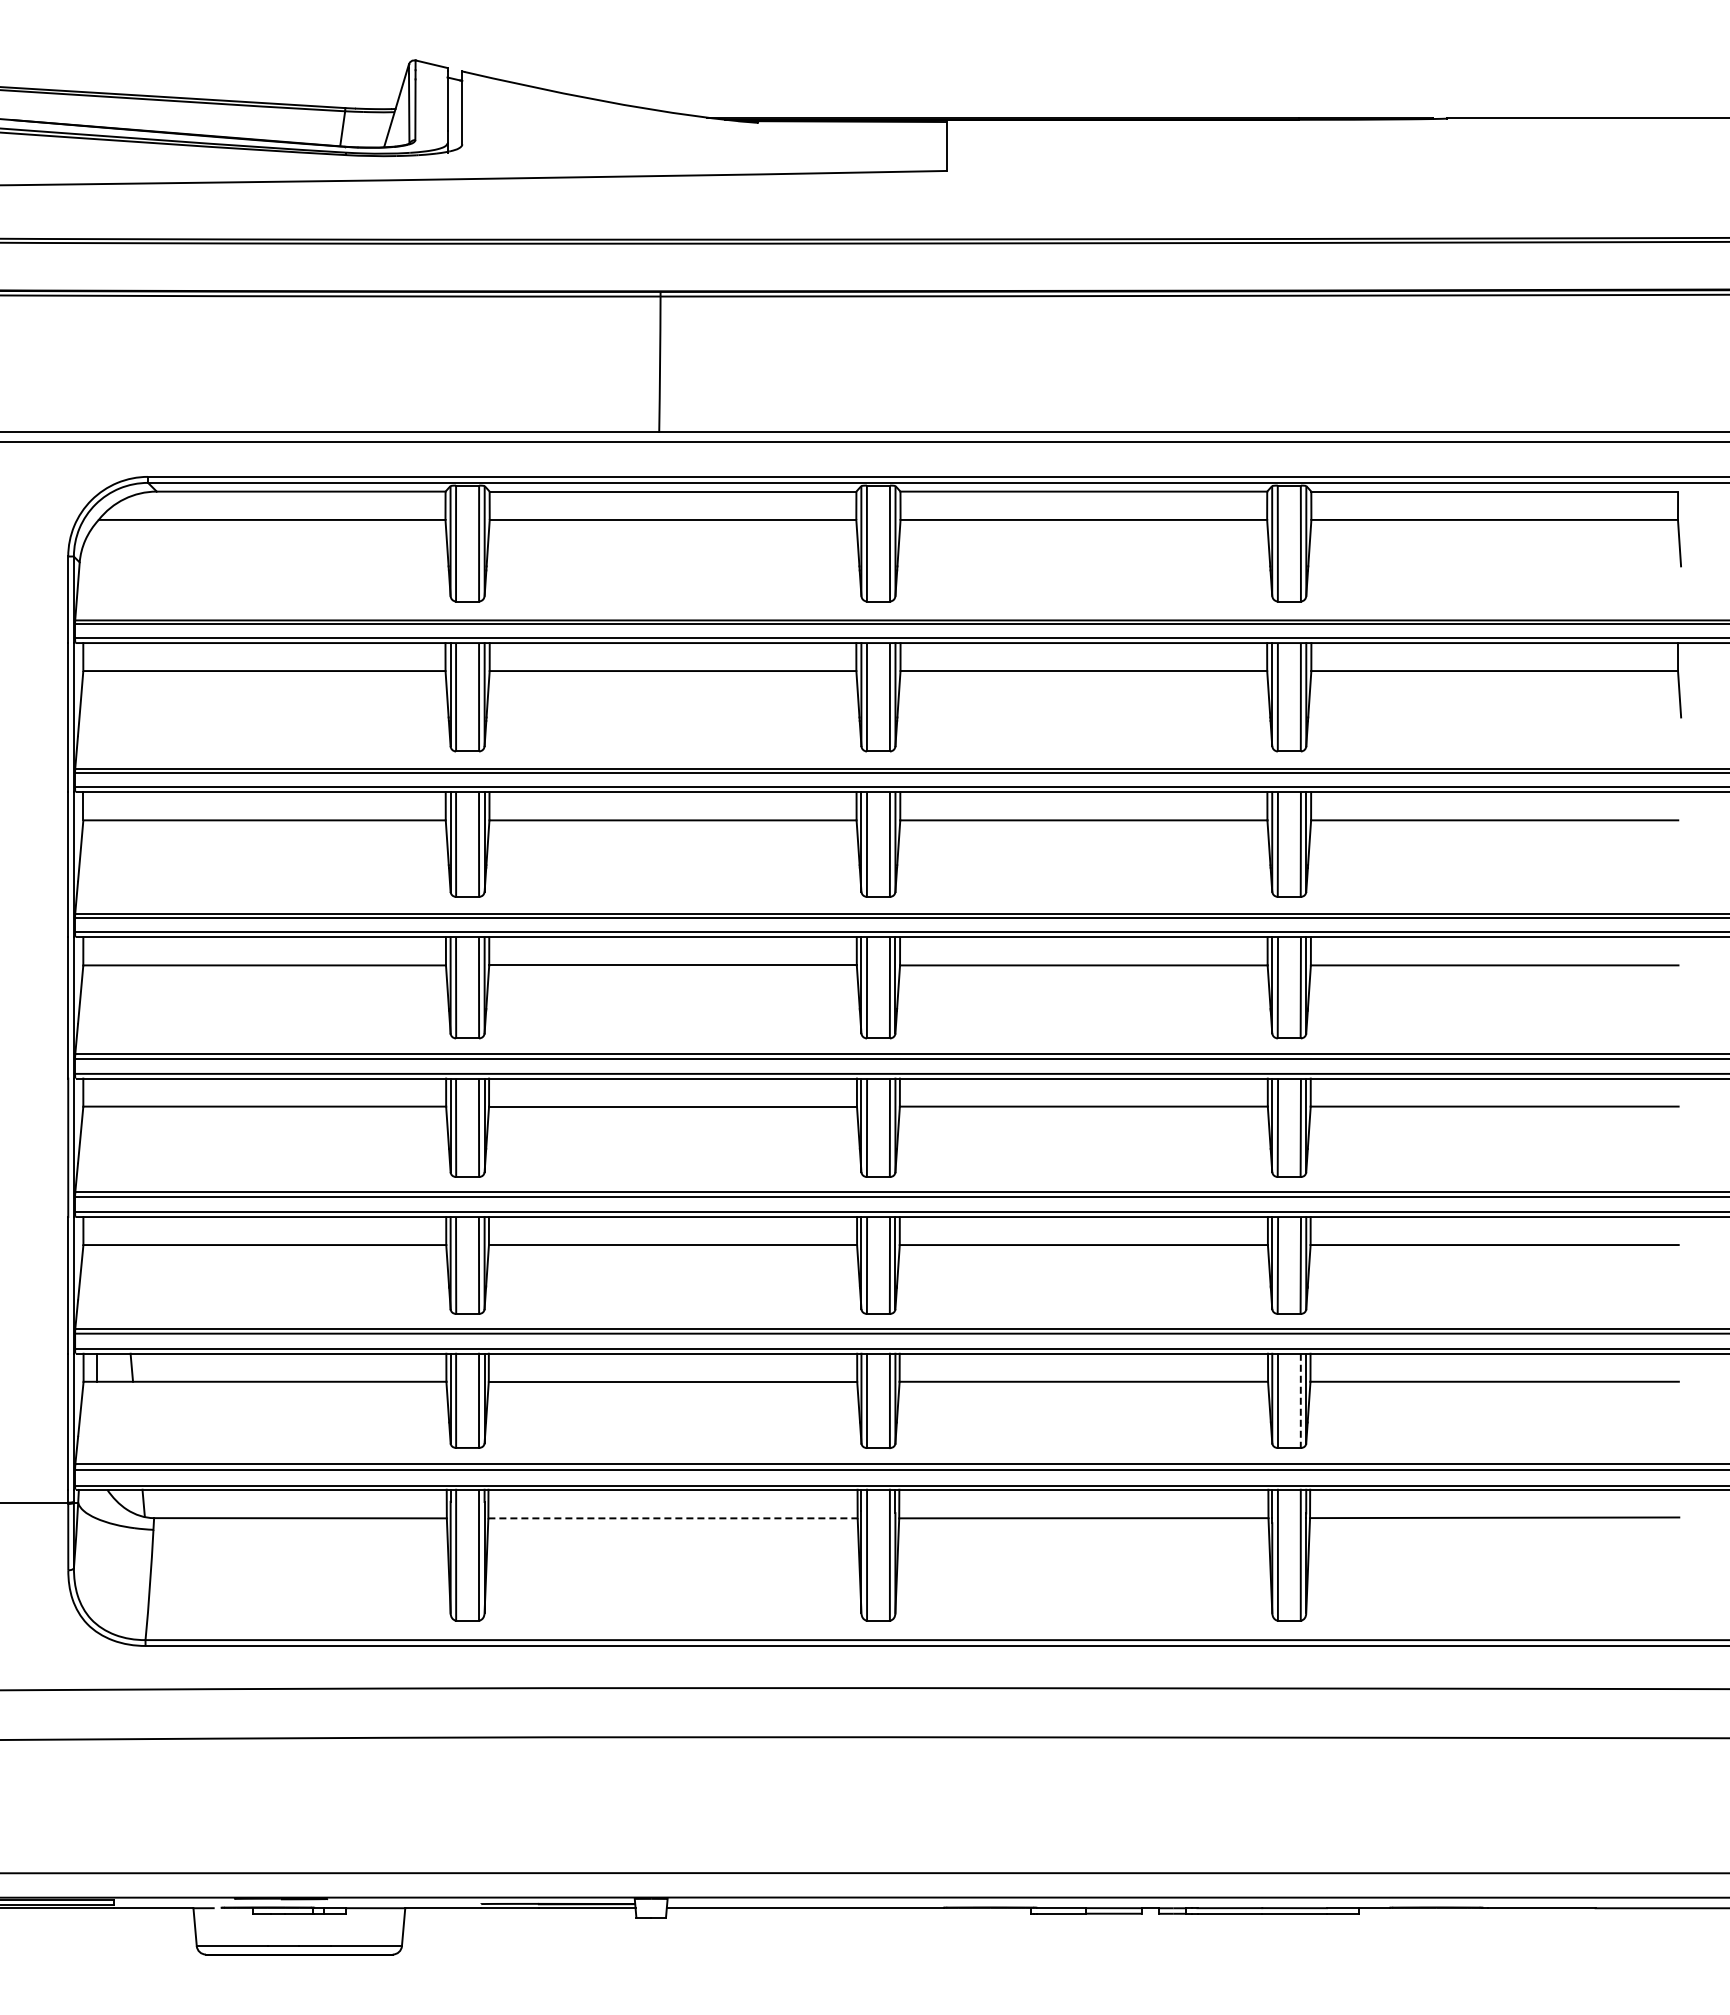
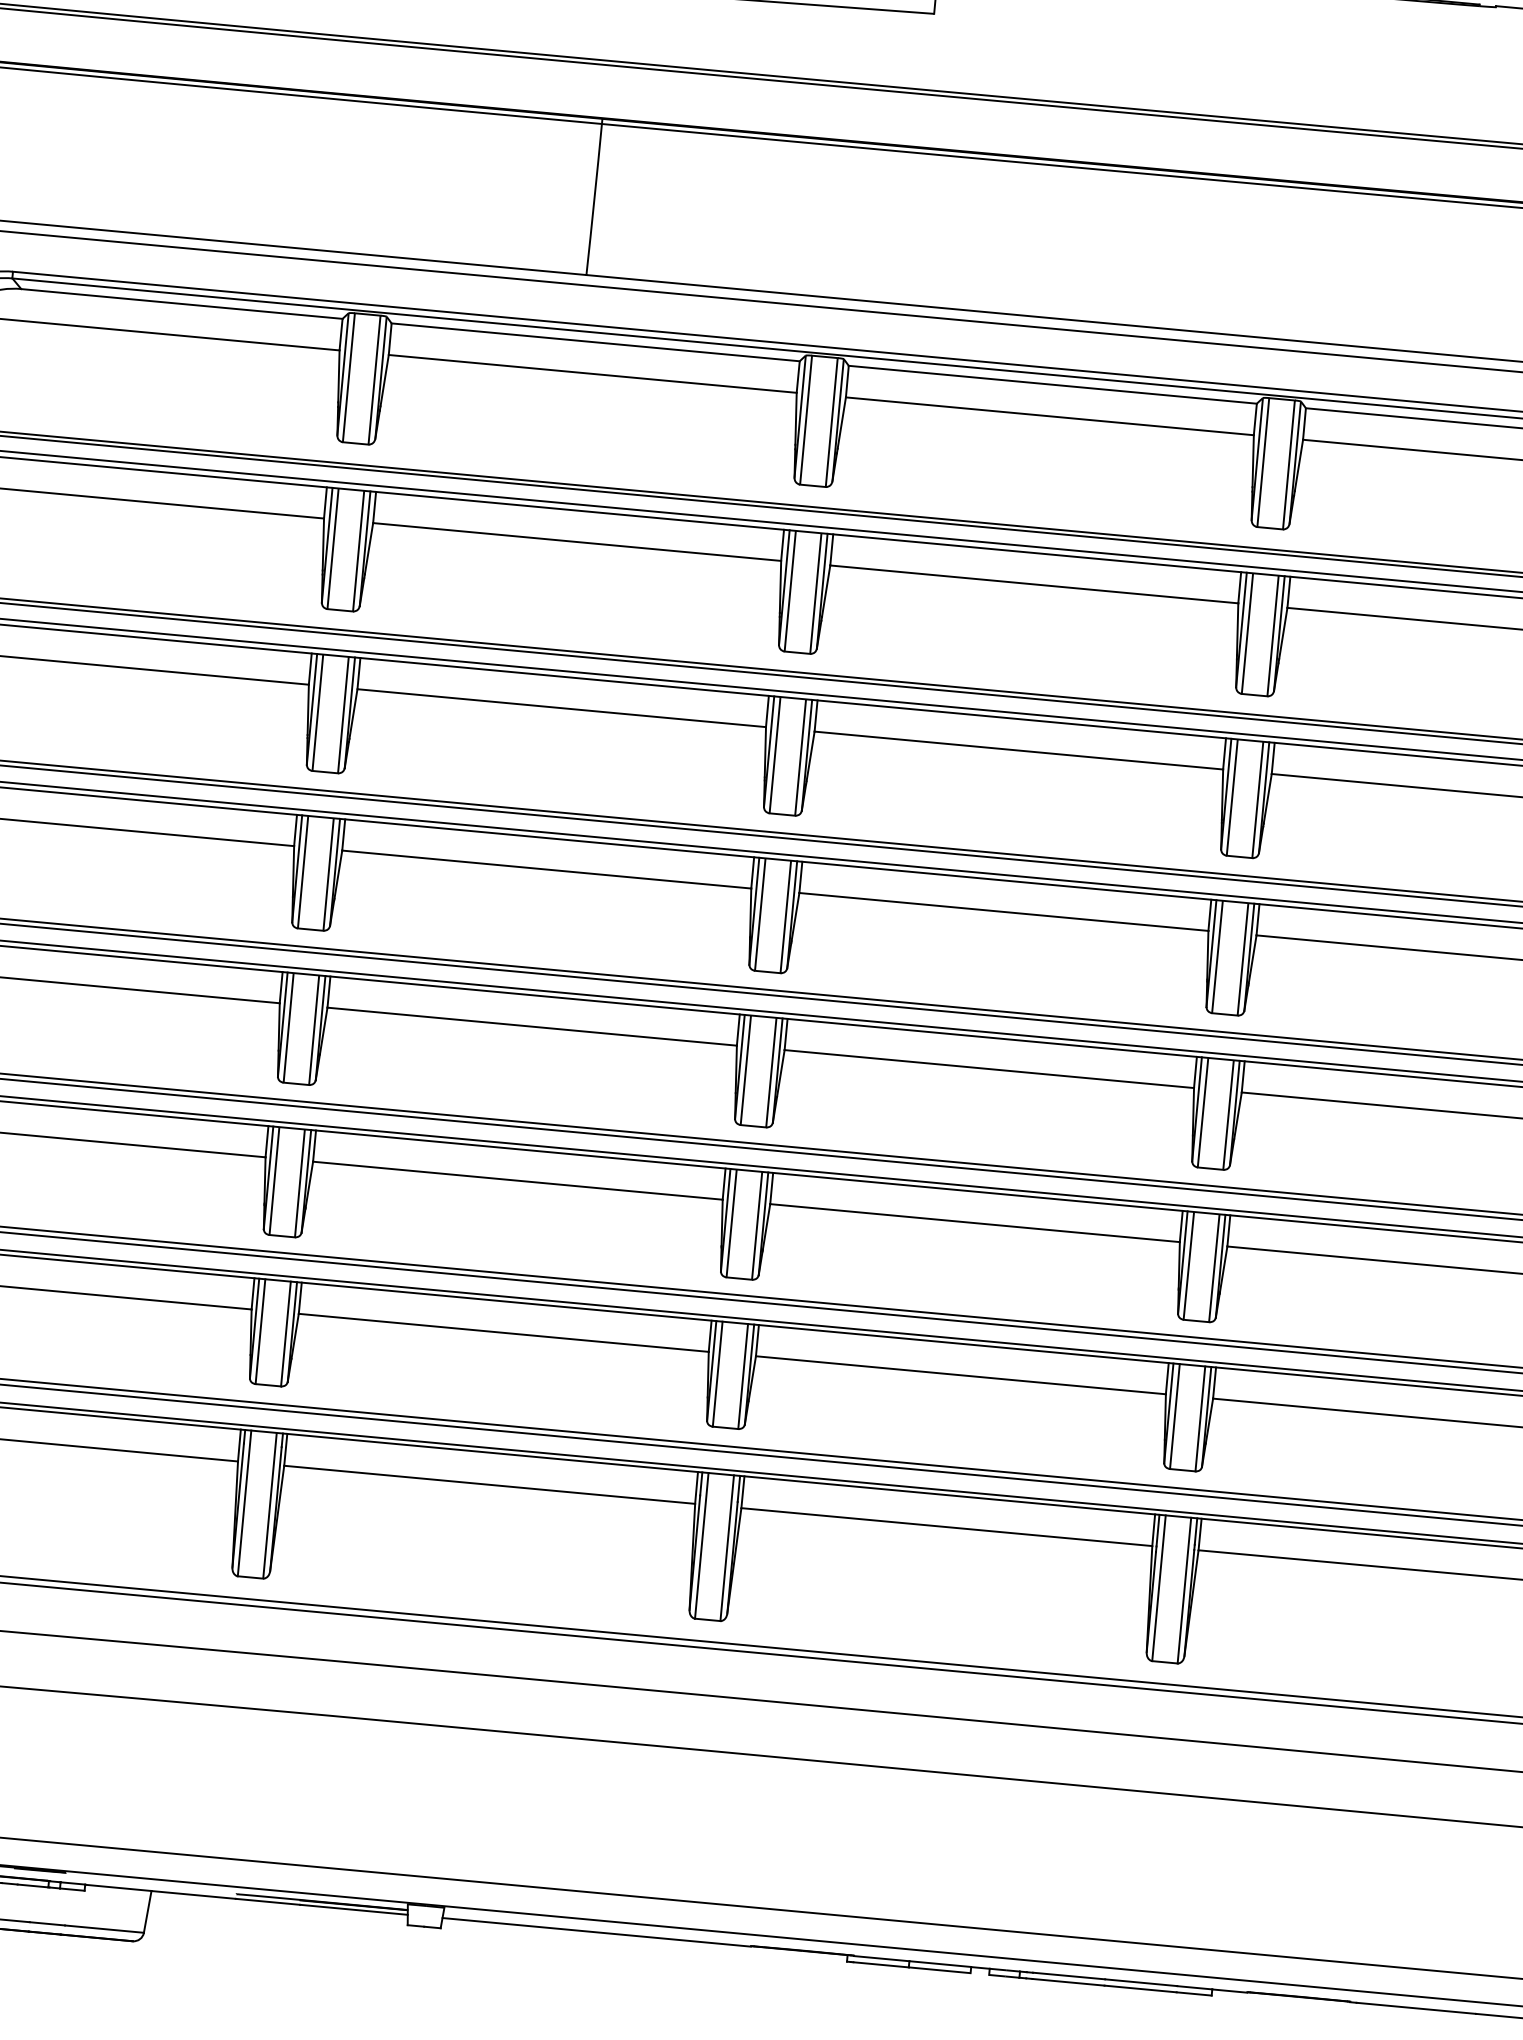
line: (1300, 1401) -> (1199, 1419), dashed -> solid
line: (673, 1518) -> (490, 1485), dashed -> solid

